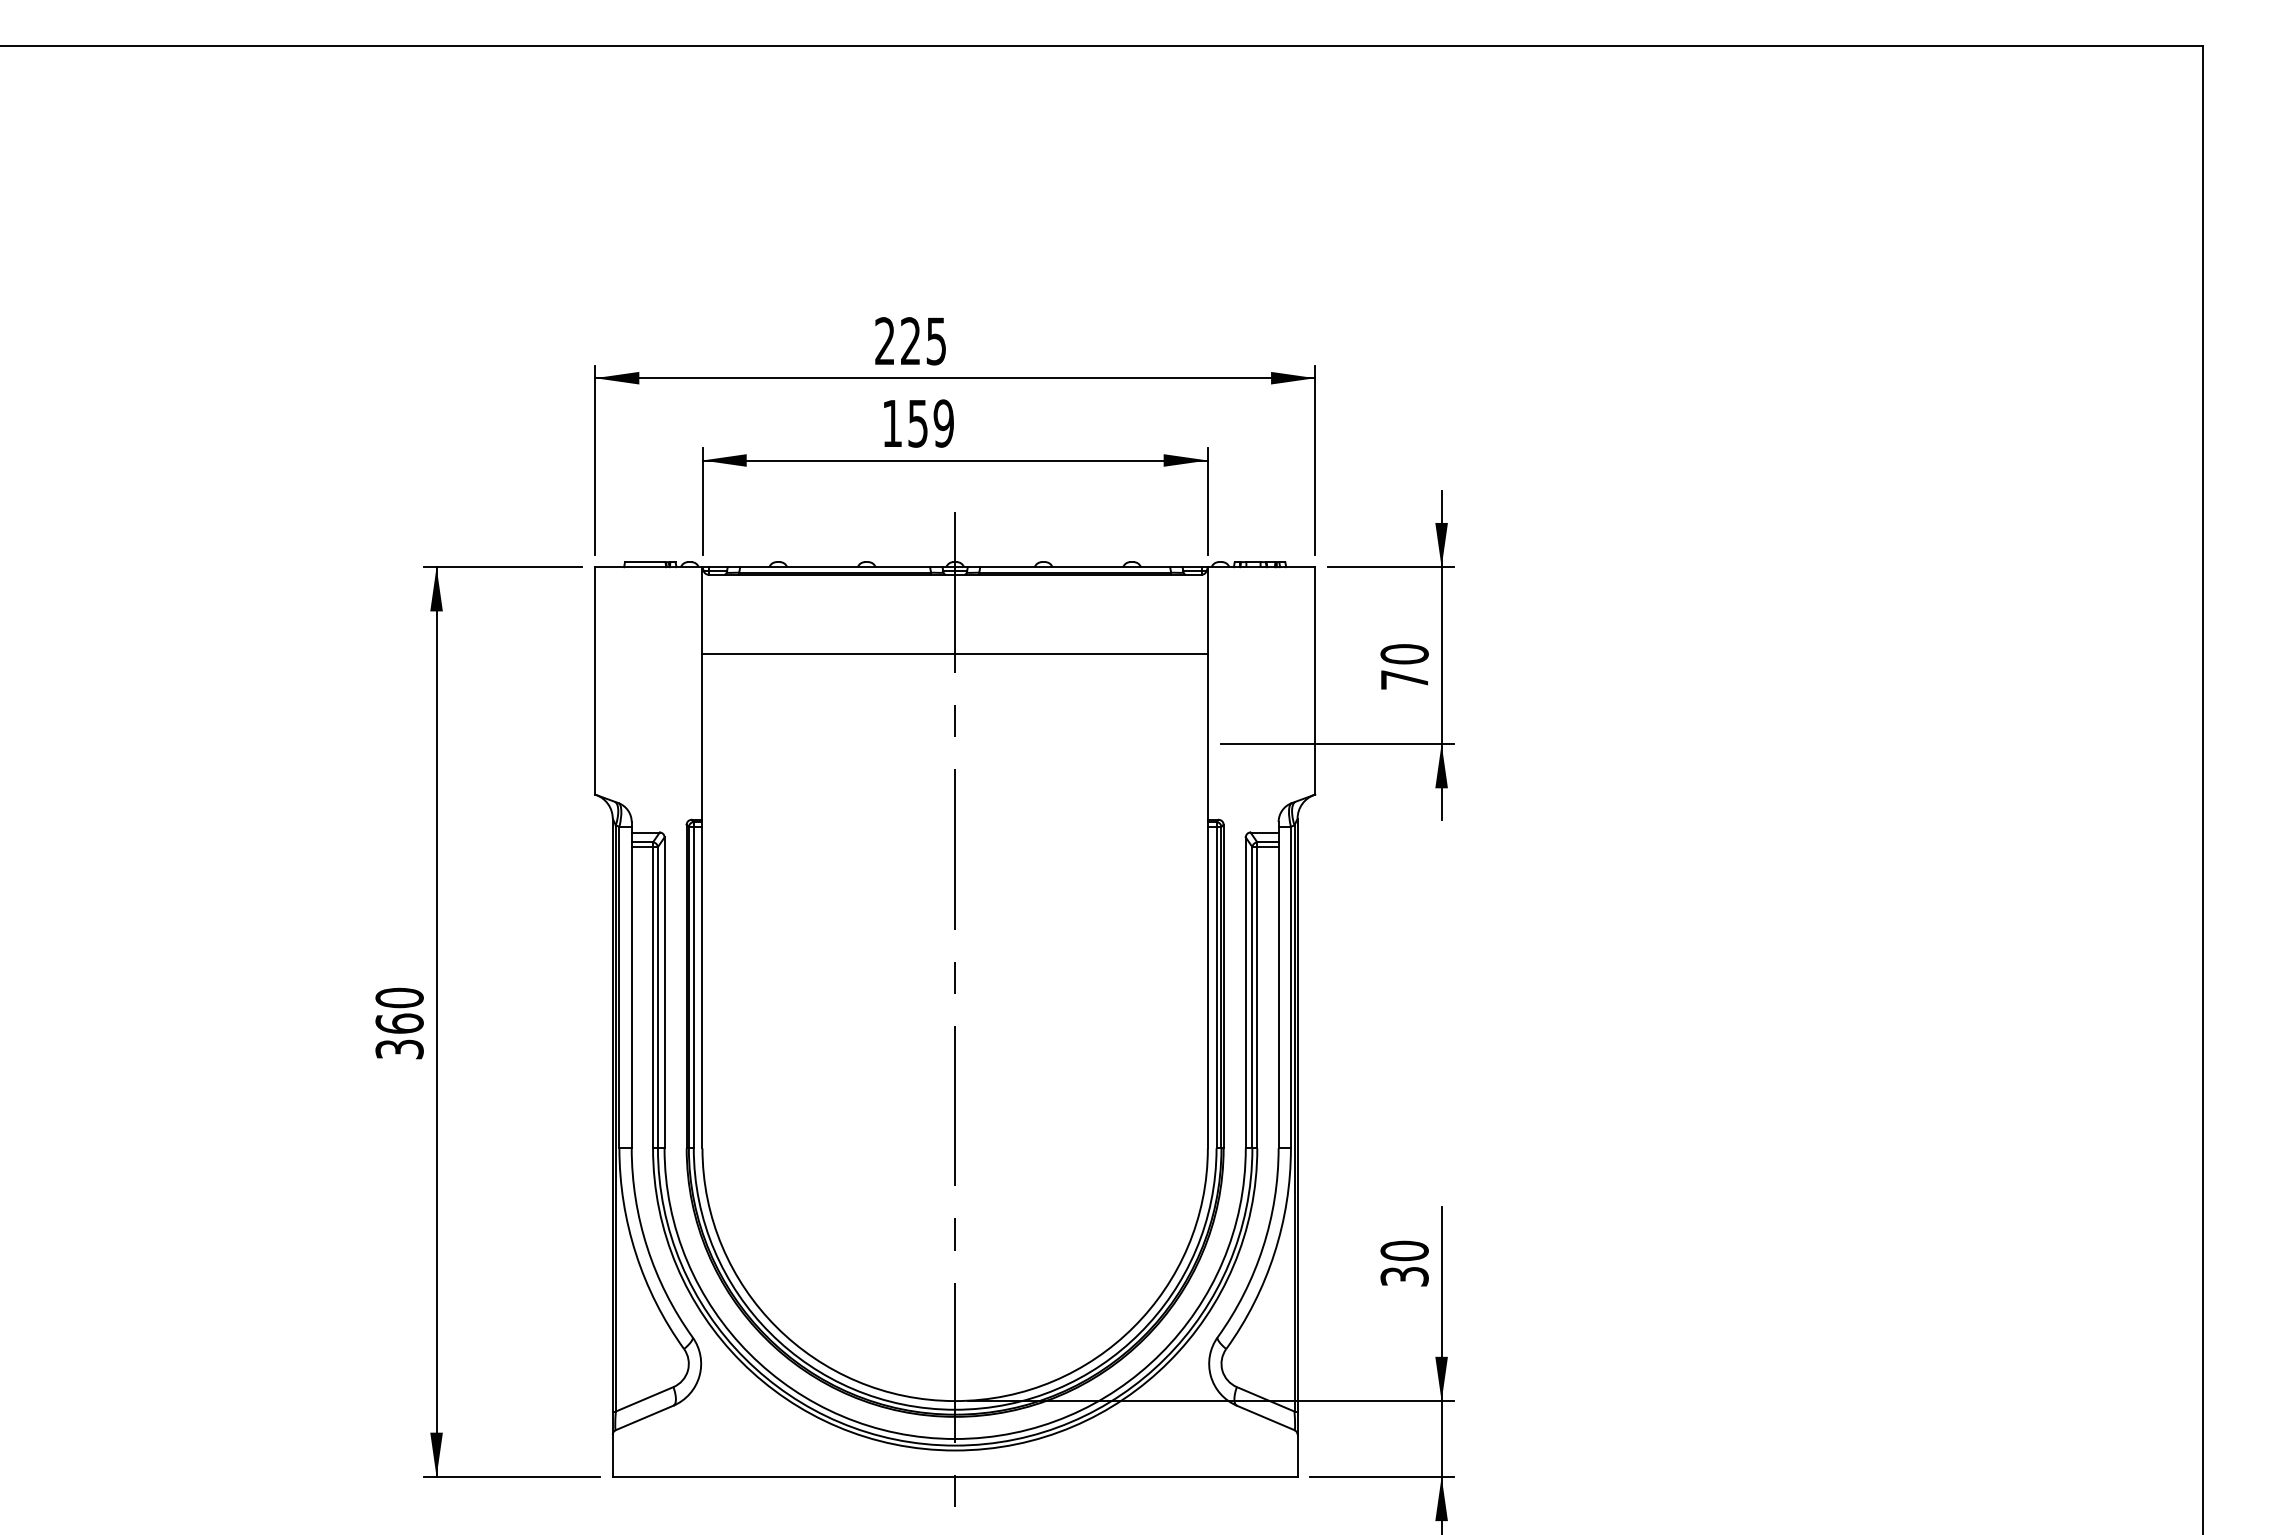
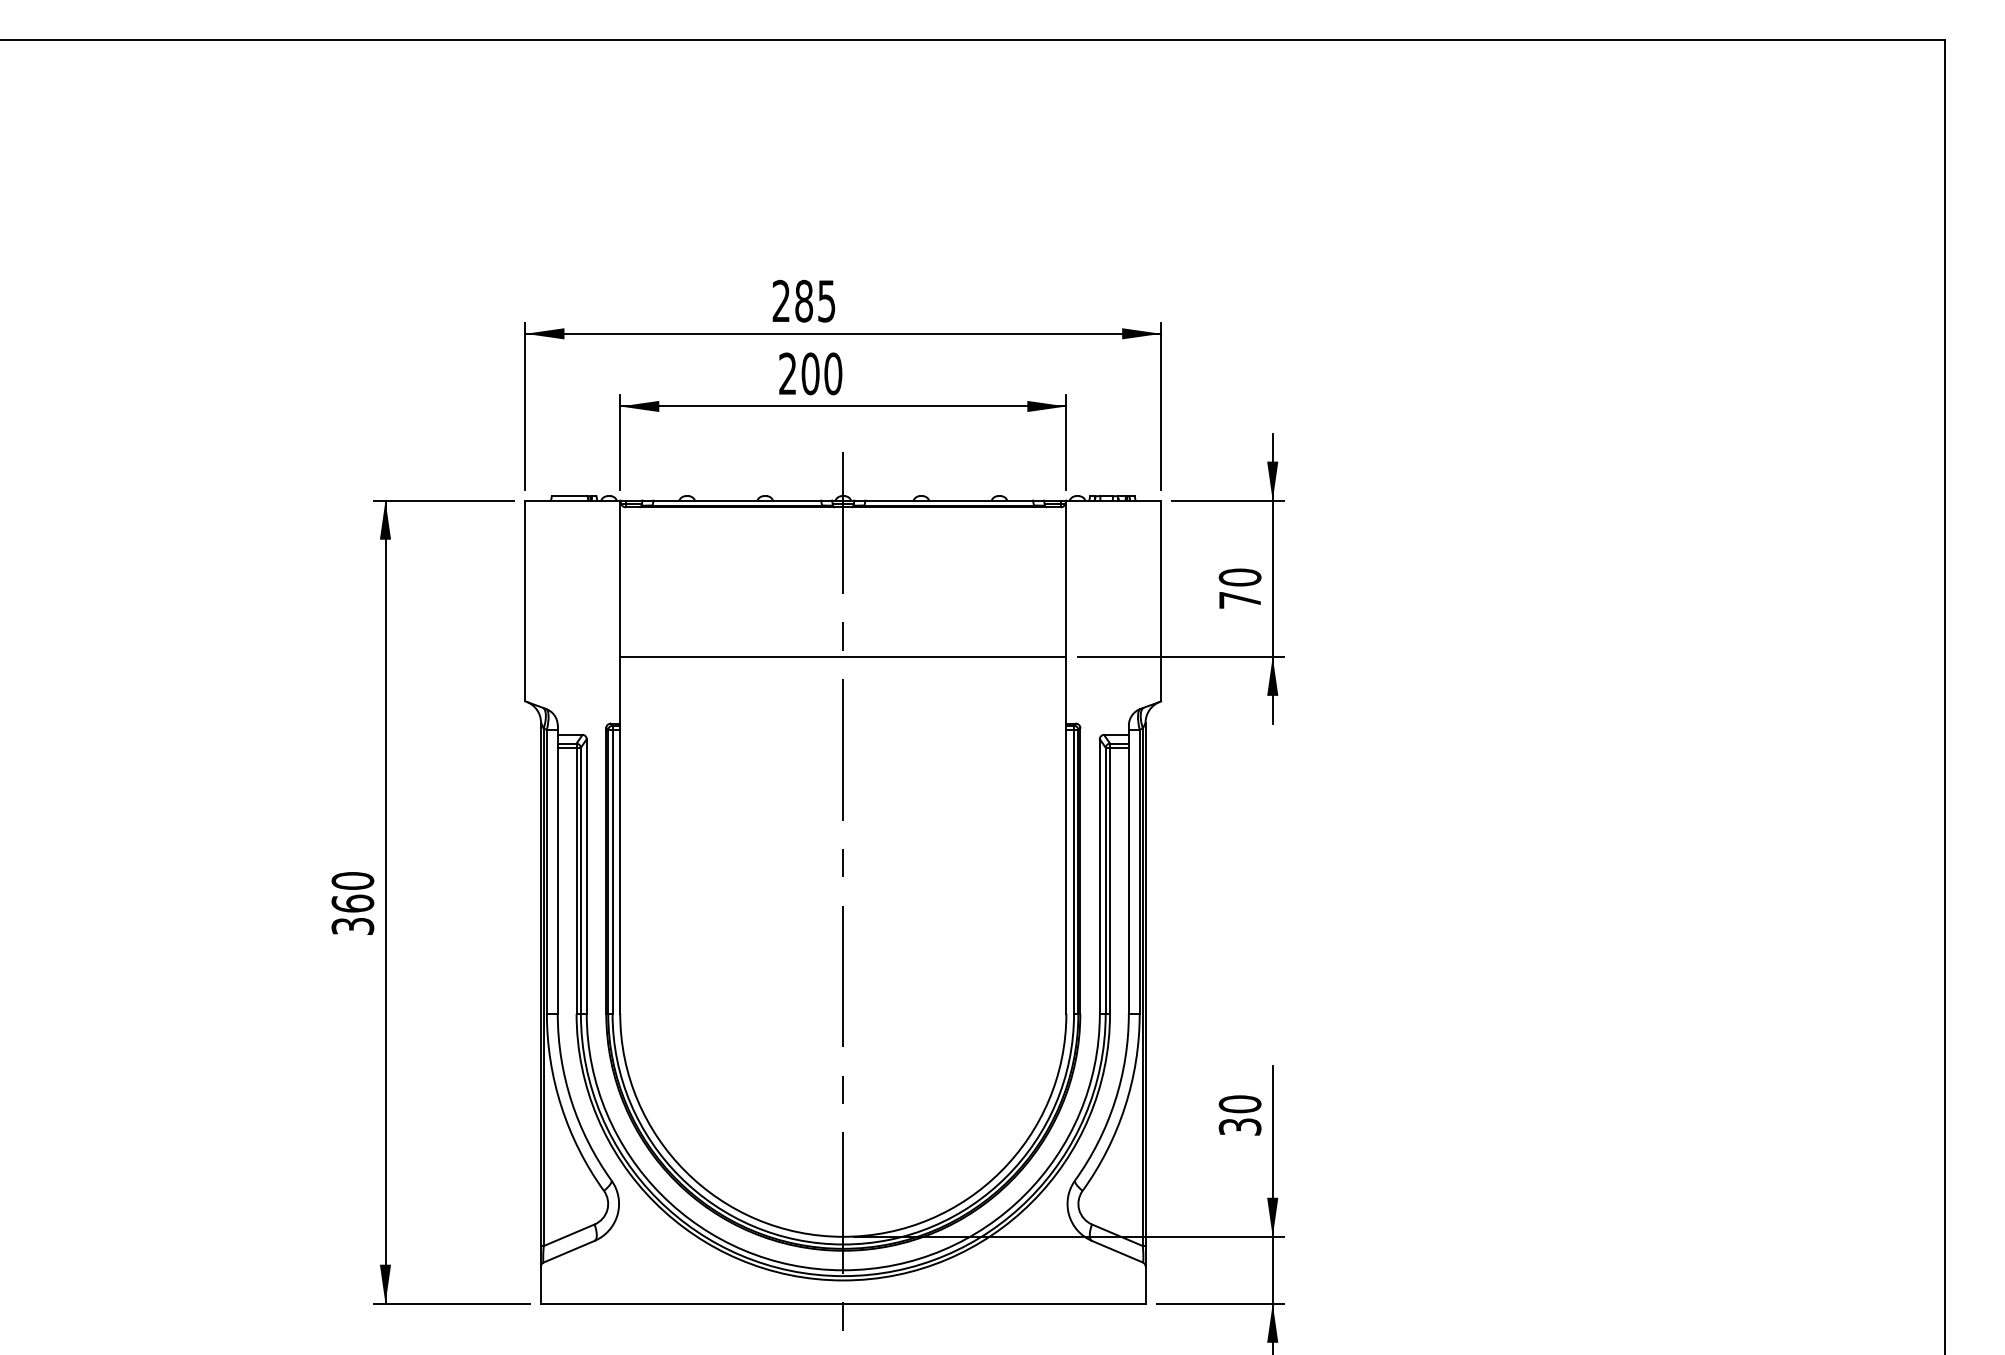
text: (910, 341) -> (803, 301), 225 -> 285
text: (918, 423) -> (810, 373), 159 -> 200
line: (954, 654) -> (842, 657), moved

